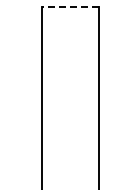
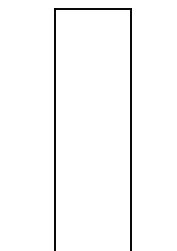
line: (70, 6) -> (93, 8), dashed -> solid

